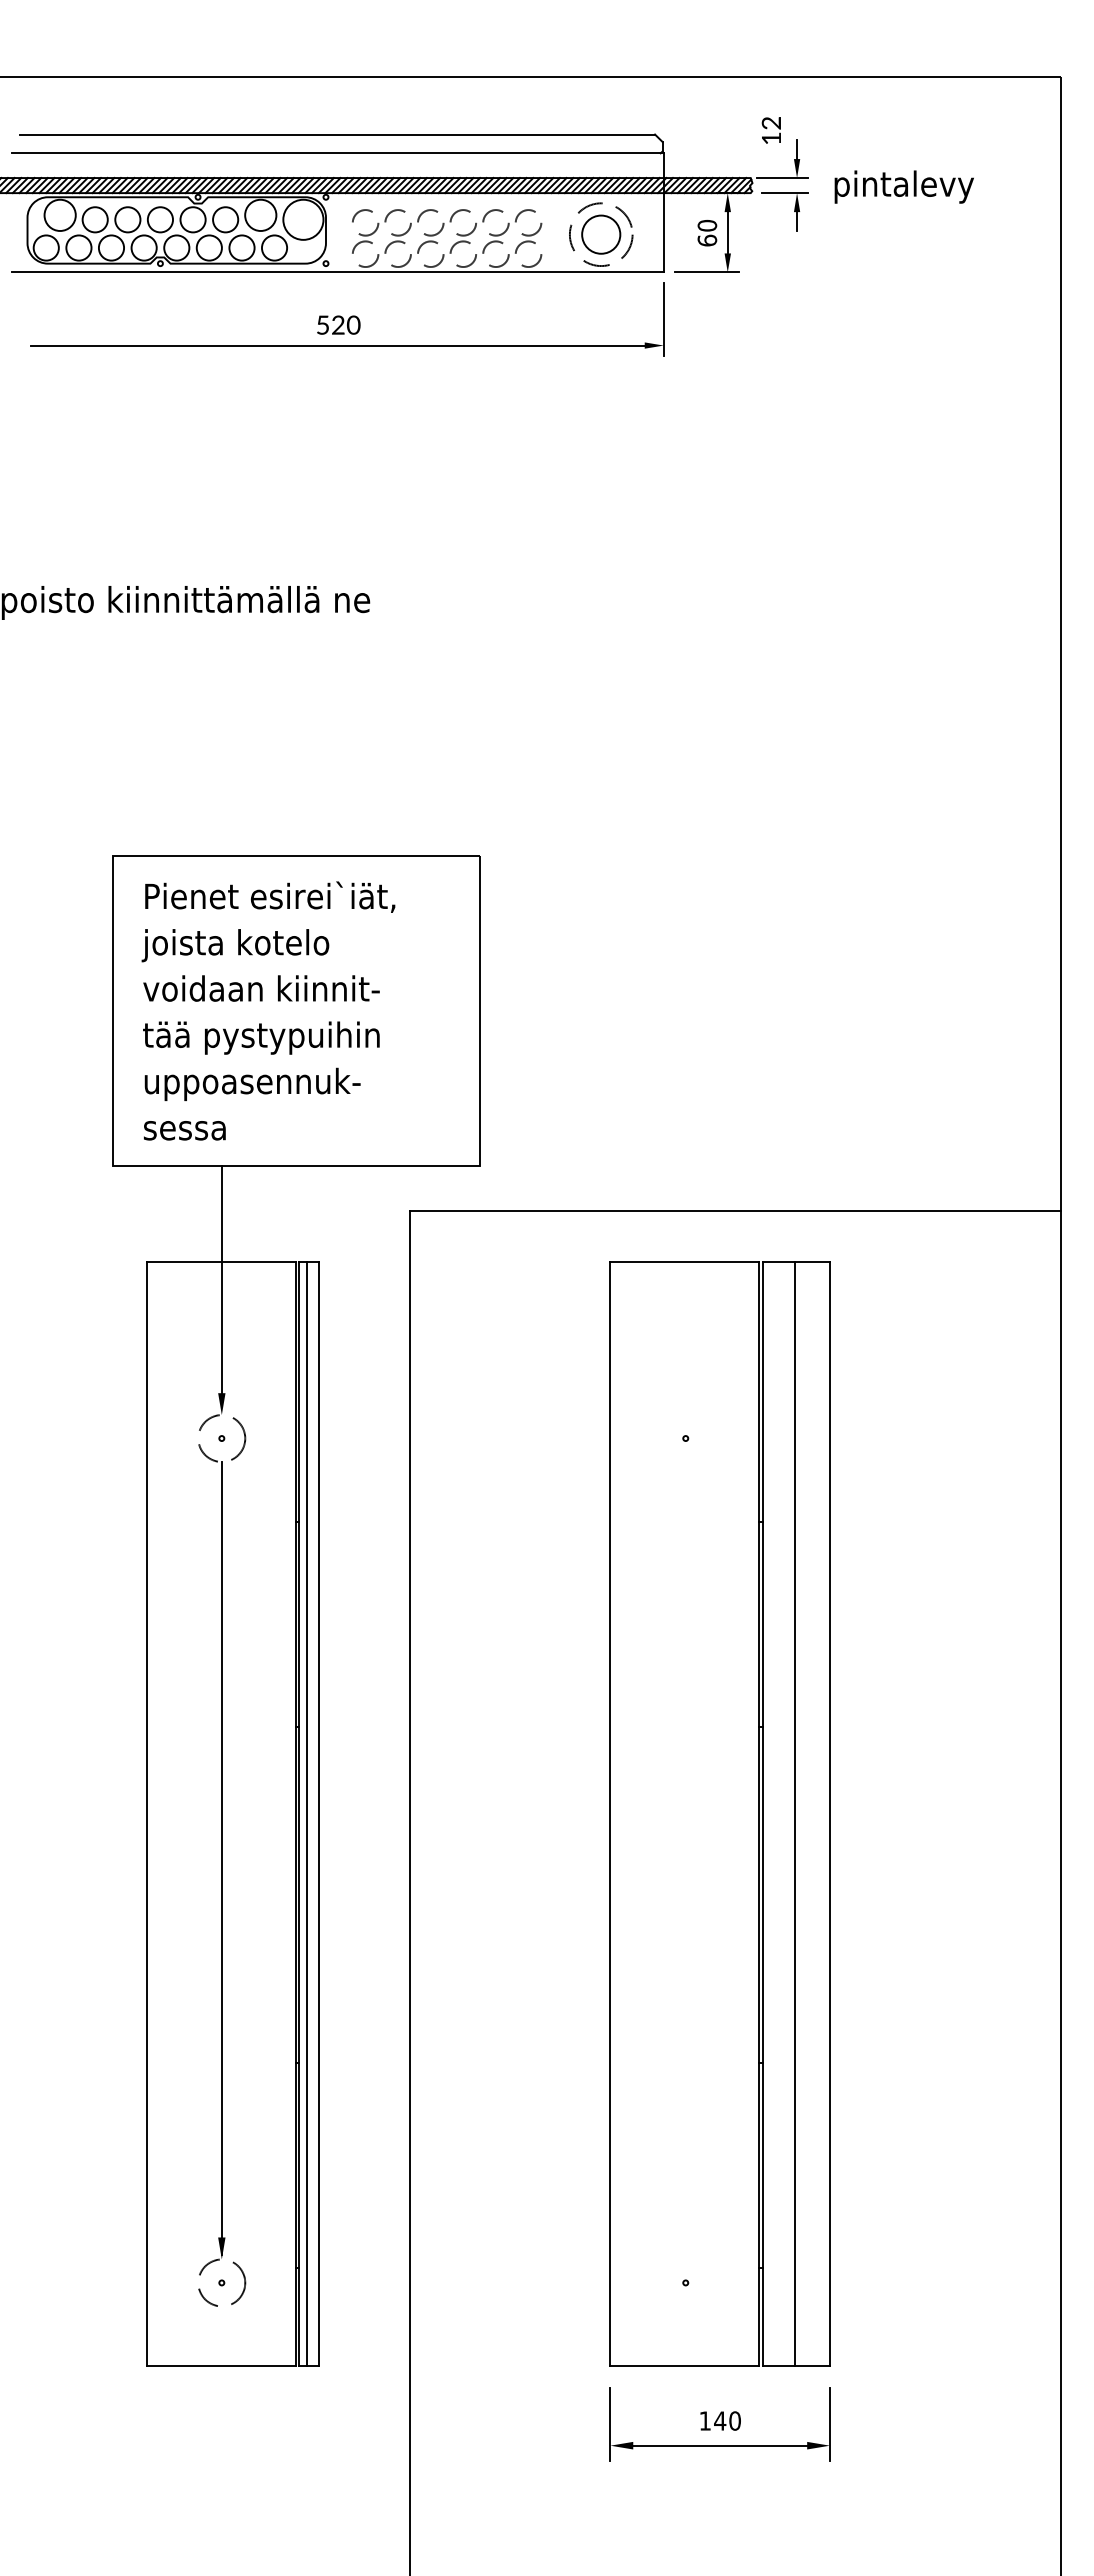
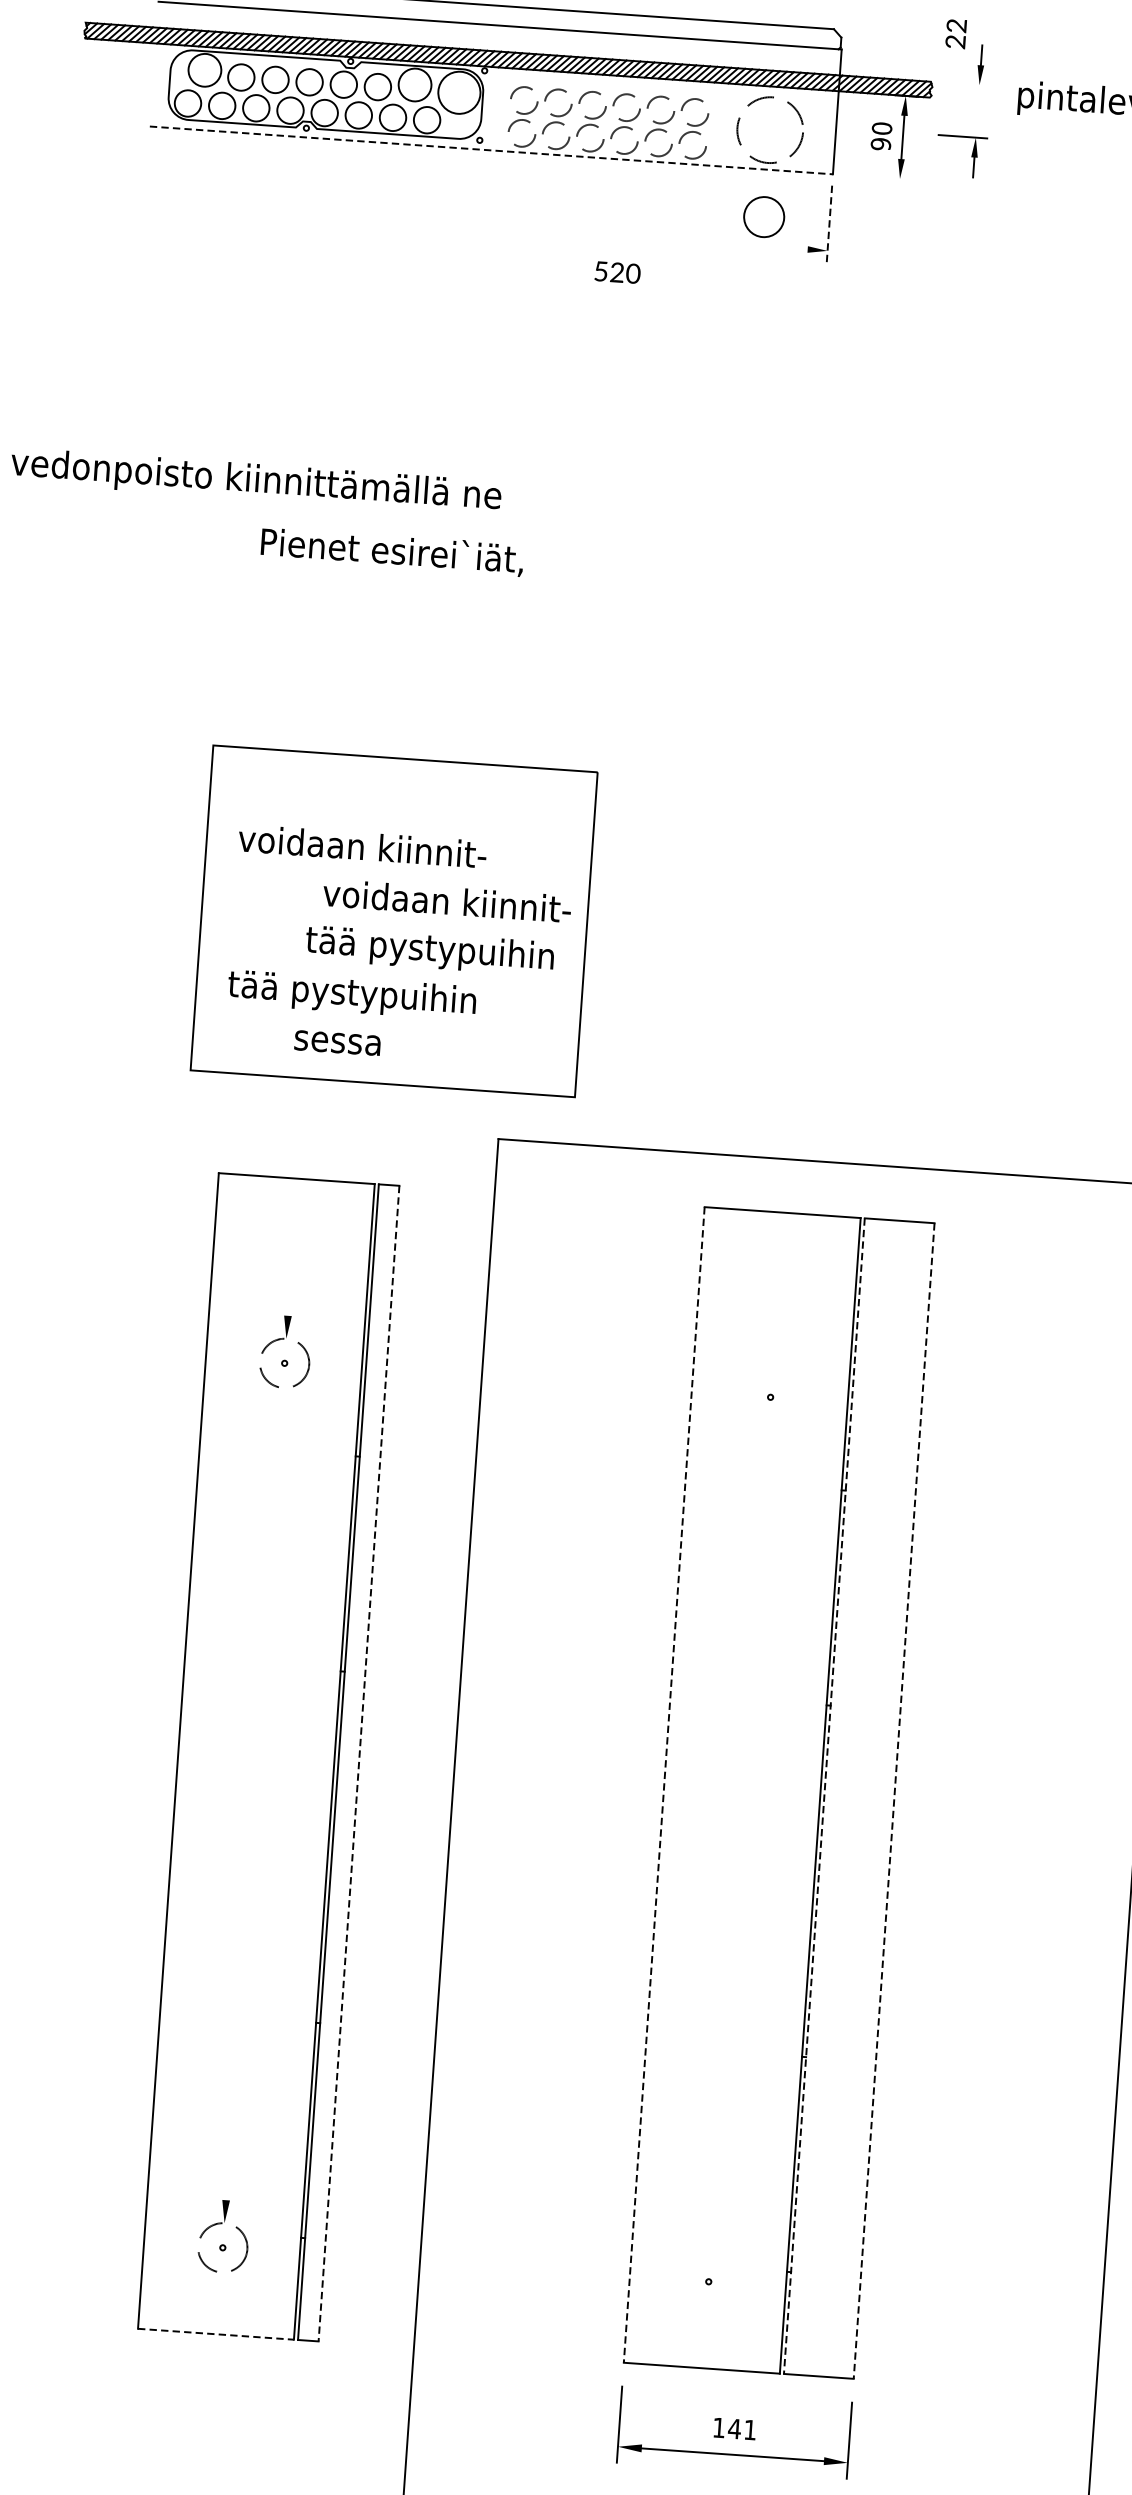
text: (770, 138) -> (954, 41), 12 -> 22
line: (782, 178) -> (964, 84), removed
part: (794, 211) -> (971, 156), moved
circle: (601, 234) -> (764, 216), moved
text: (707, 240) -> (881, 144), 60 -> 90
line: (338, 272) -> (492, 150), solid -> dashed
line: (706, 272) -> (877, 177), removed
line: (663, 319) -> (829, 223), solid -> dashed
text: (338, 324) -> (617, 271), moved
line: (337, 345) -> (485, 226), removed
text: (270, 896) -> (392, 550), moved
text: (260, 945) -> (361, 849), joista kotelo -> voidaan kiinnit-
text: (261, 988) -> (447, 901), moved
text: (261, 1037) -> (430, 950), moved
text: (261, 1084) -> (352, 995), uppoasennuk- -> tää pystypuihin
text: (184, 1130) -> (337, 1042), moved
line: (221, 1279) -> (295, 1196), removed
line: (307, 1813) -> (346, 1762), removed
line: (319, 1813) -> (359, 1763), solid -> dashed
line: (610, 1813) -> (664, 1784), solid -> dashed
line: (763, 1813) -> (824, 1795), solid -> dashed
line: (794, 1813) -> (857, 1798), removed
line: (829, 1813) -> (893, 1800), solid -> dashed
line: (221, 1857) -> (253, 1802), removed
line: (221, 2365) -> (216, 2334), solid -> dashed
text: (734, 2420) -> (749, 2429), 140 -> 141

